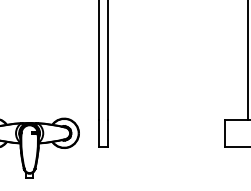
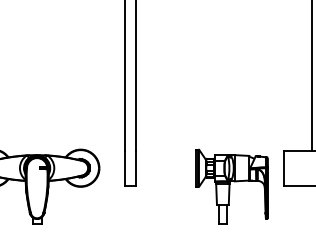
part: (183, 147) -> (231, 186), added

